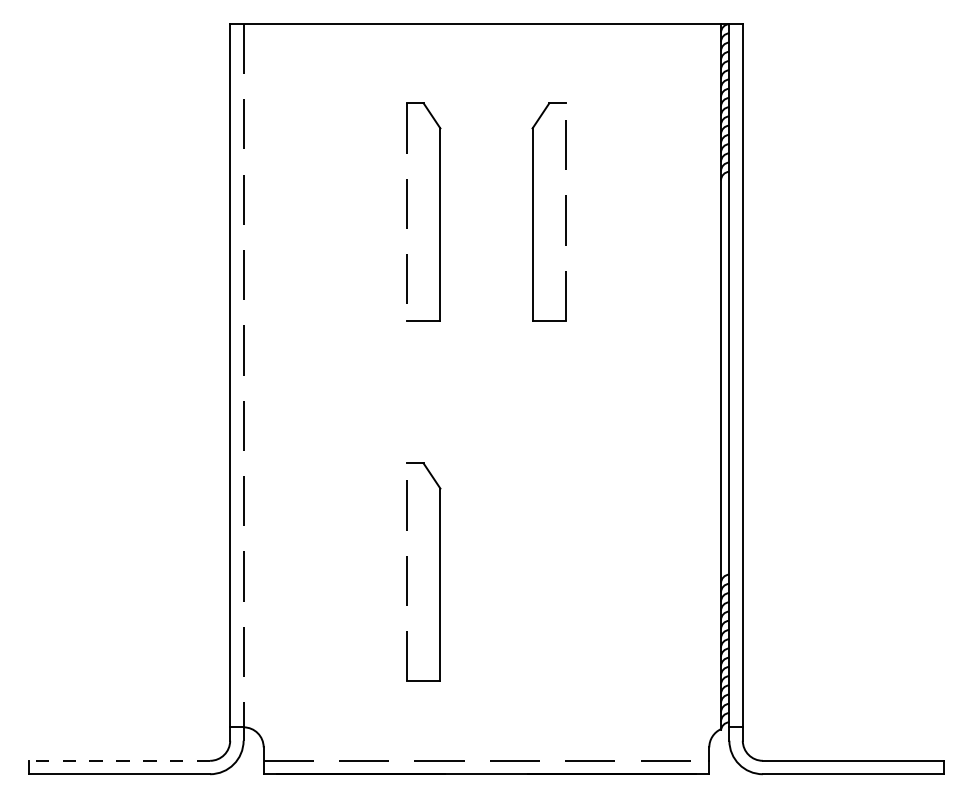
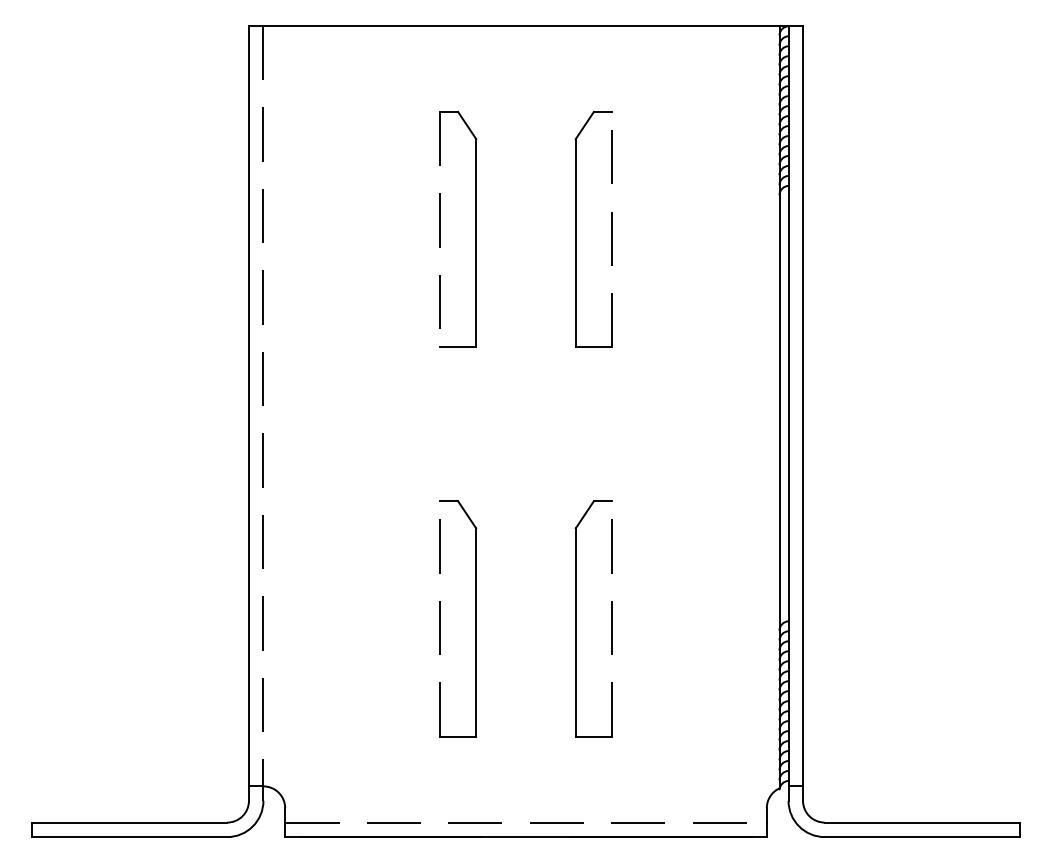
part: (533, 571) -> (576, 617), added
line: (119, 760) -> (129, 822), dashed -> solid

